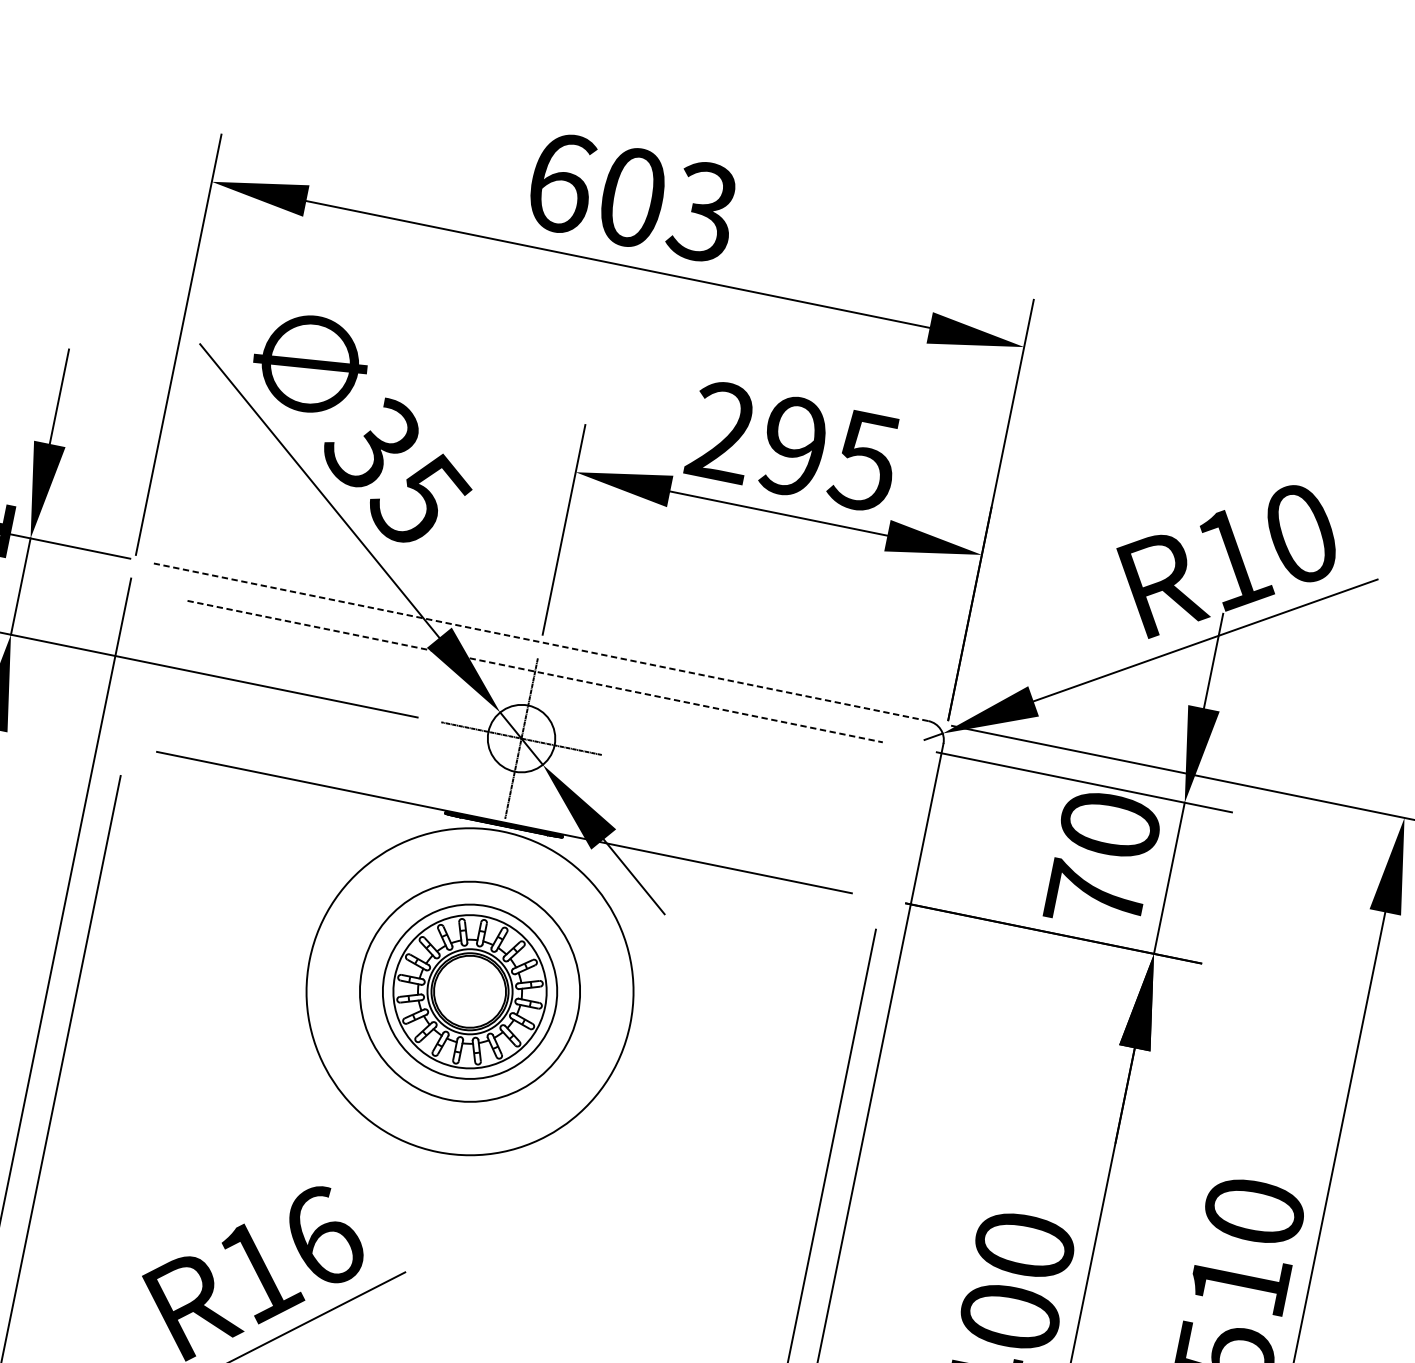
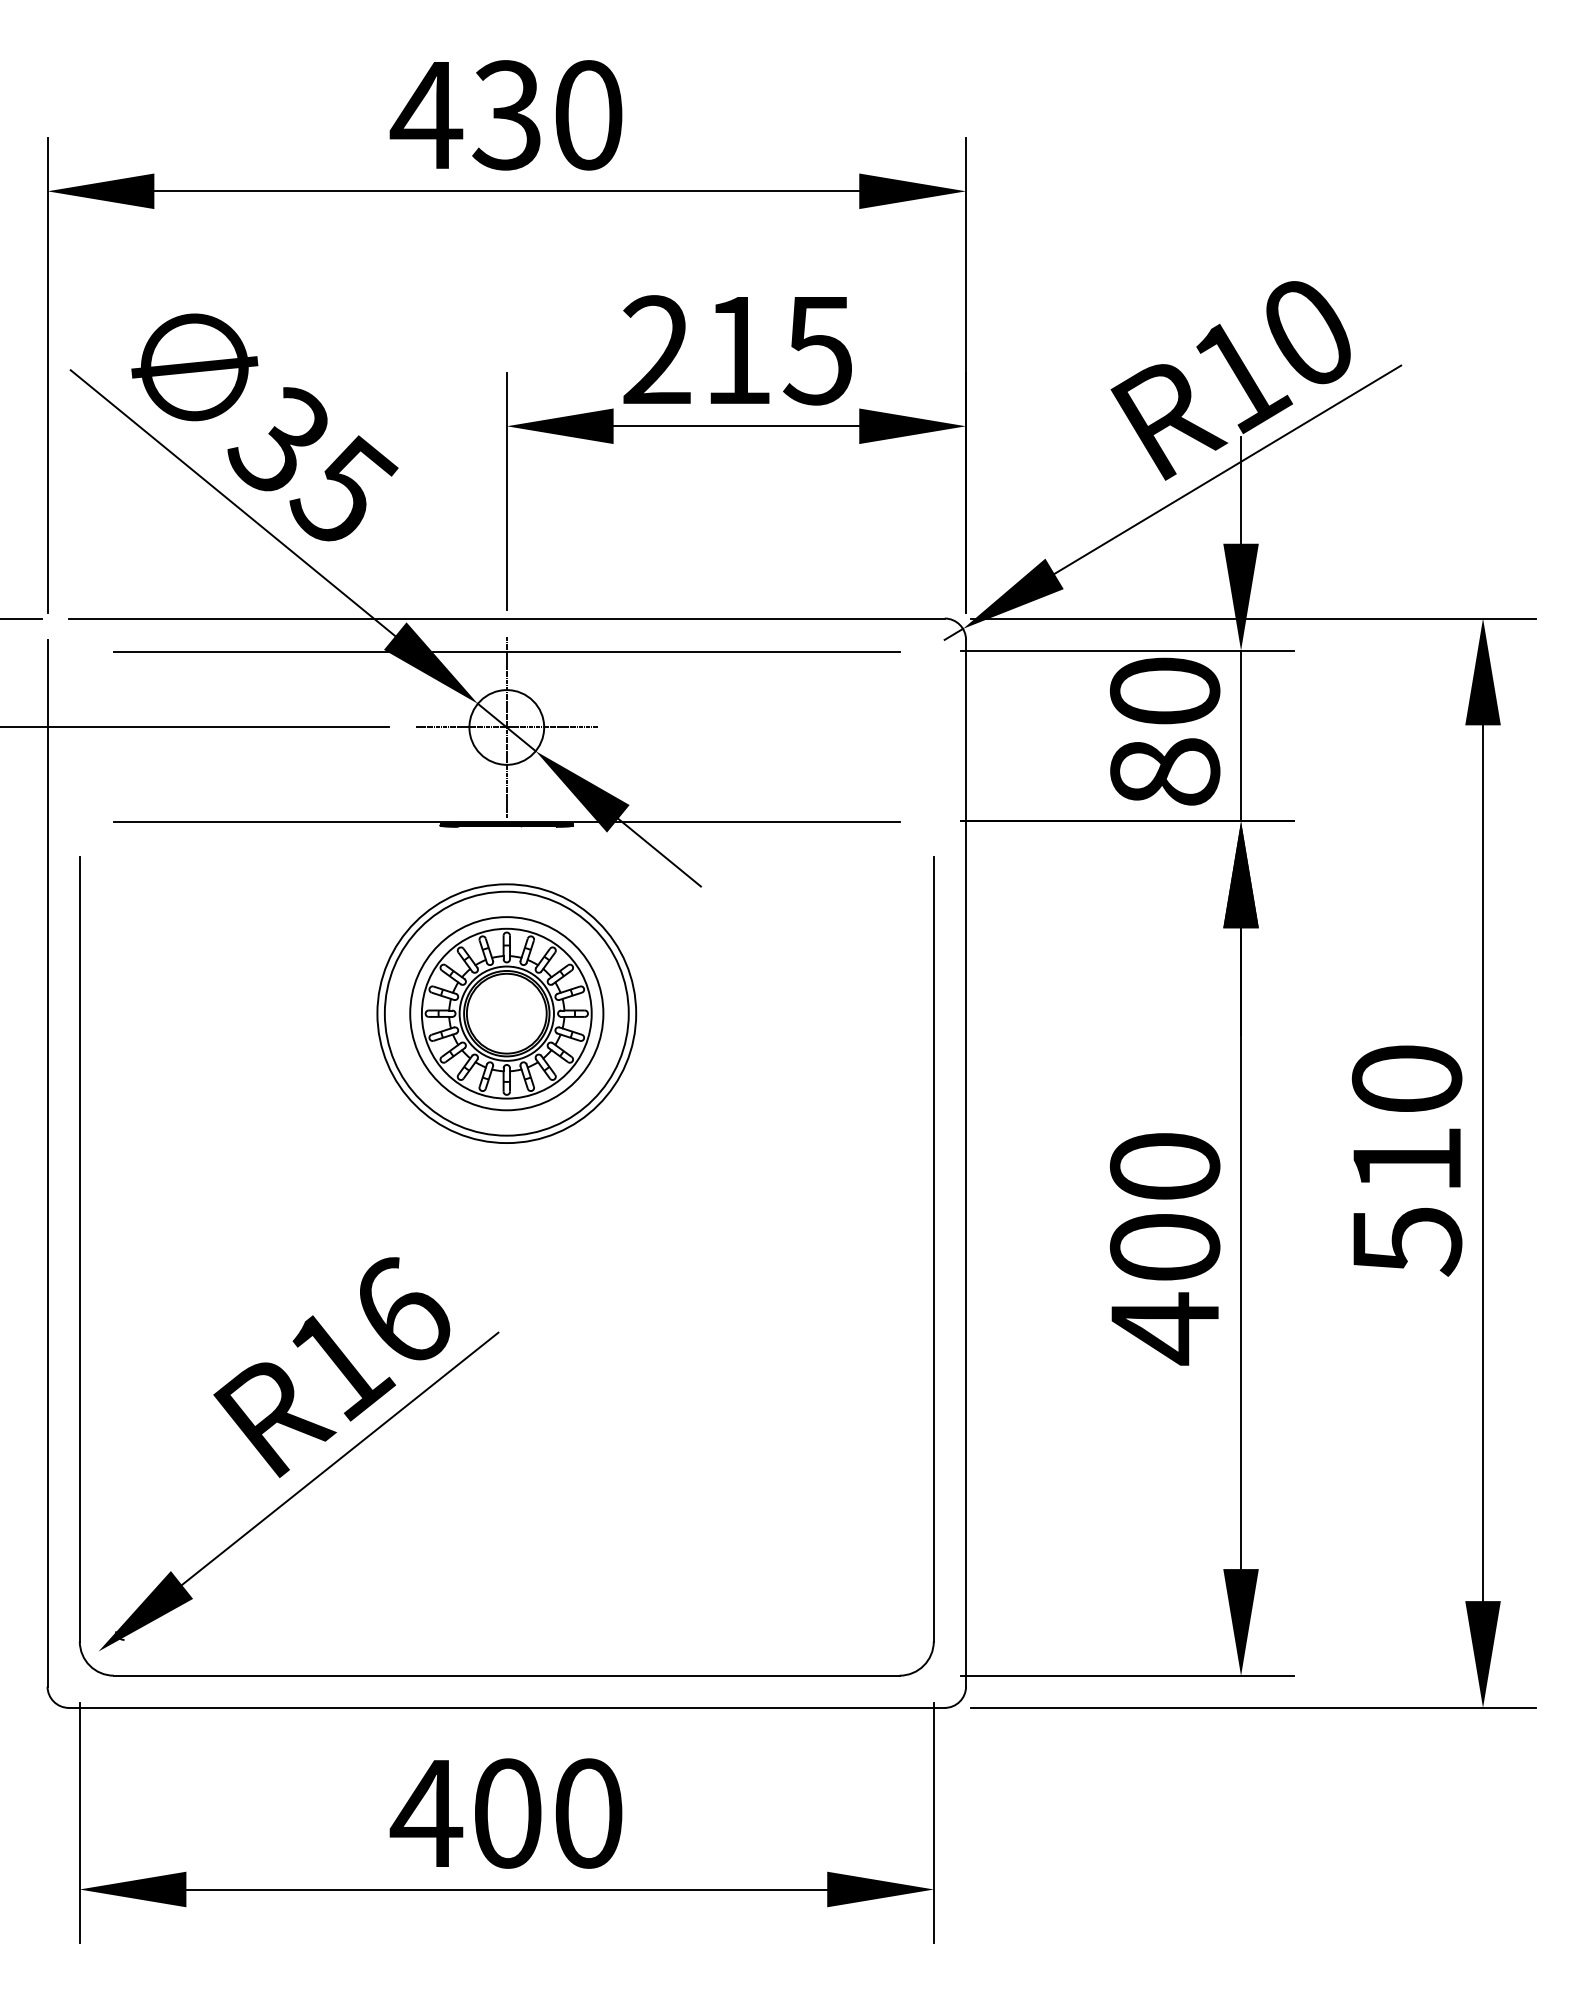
text: (630, 197) -> (505, 115), 603 -> 430
text: (793, 446) -> (737, 350), 295 -> 215
line: (540, 642) -> (506, 618), dashed -> solid
line: (535, 671) -> (507, 651), dashed -> solid
text: (1096, 896) -> (1165, 771), 70 -> 80
circle: (469, 991) -> (506, 1013), size x0.71

